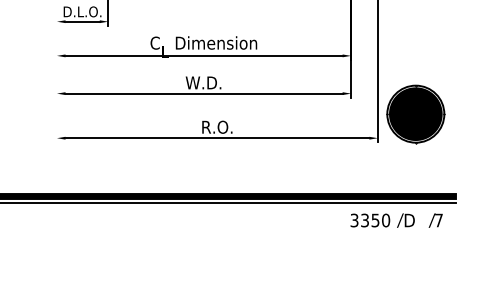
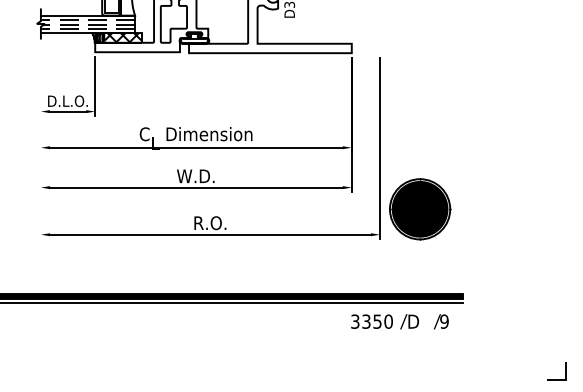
text: (438, 220) -> (444, 321), 7 -> 9

